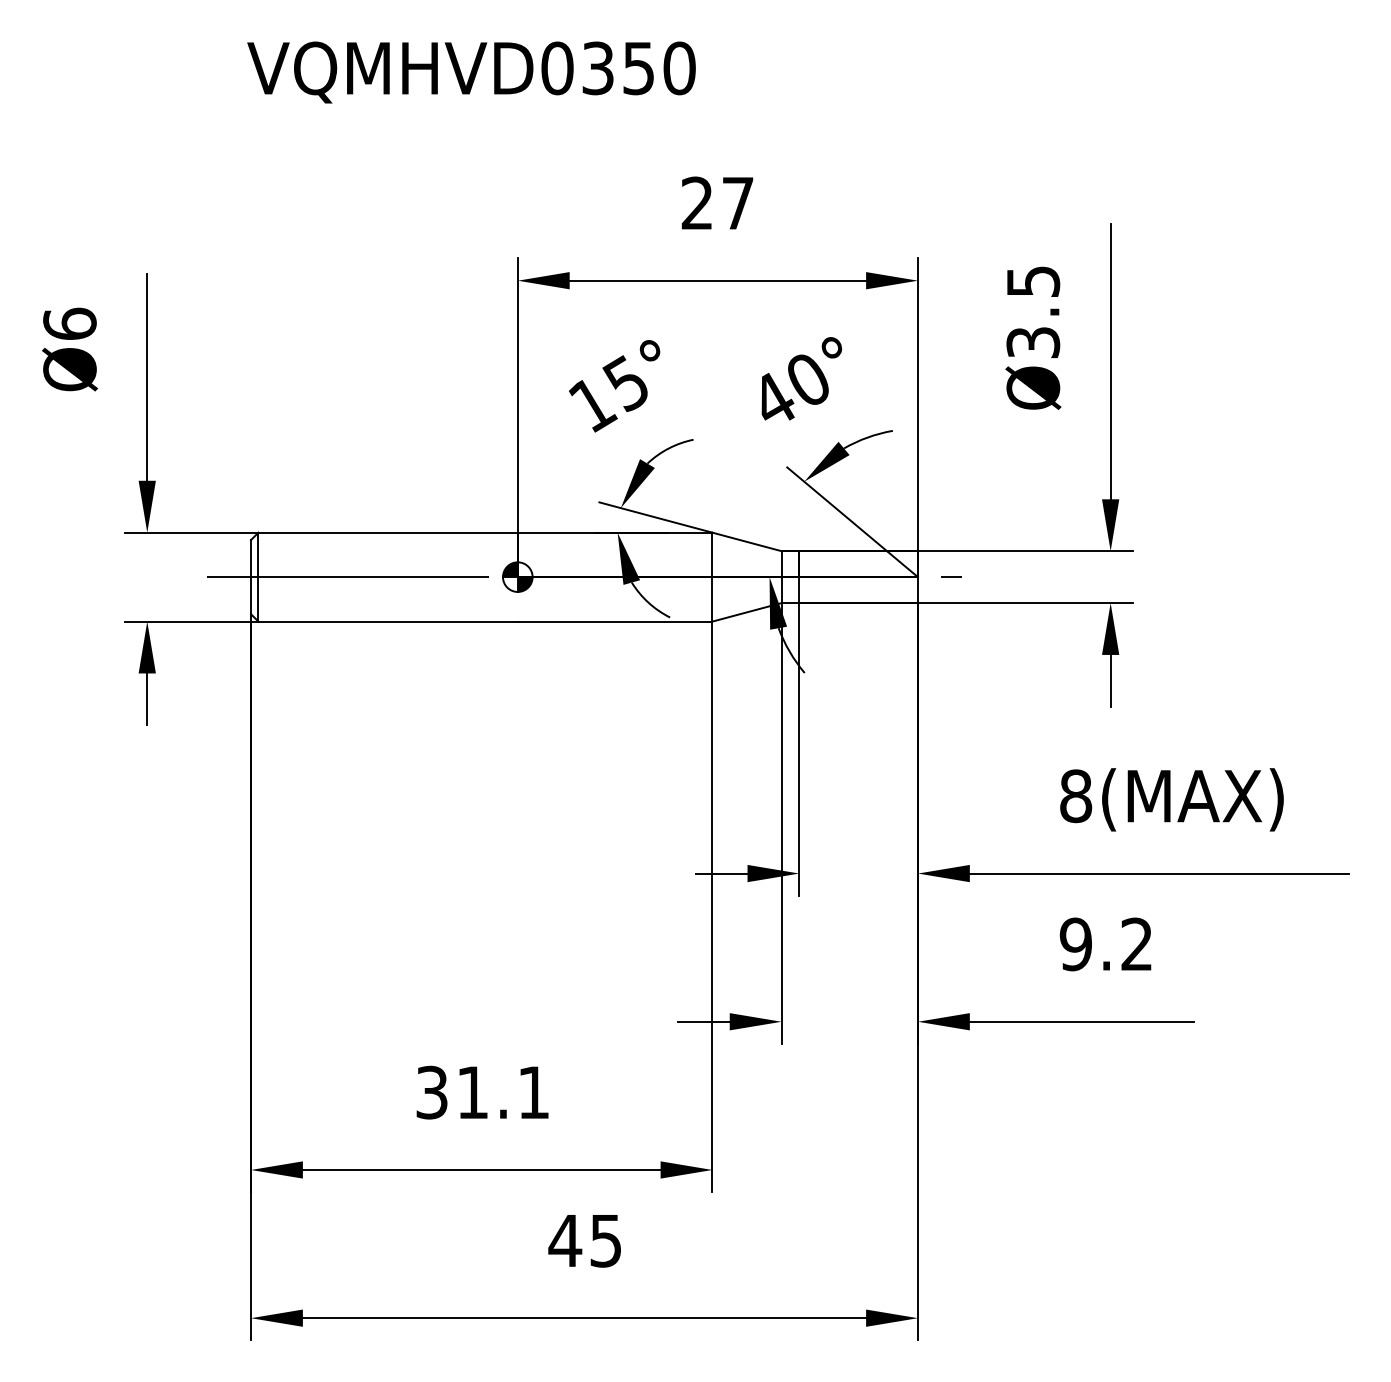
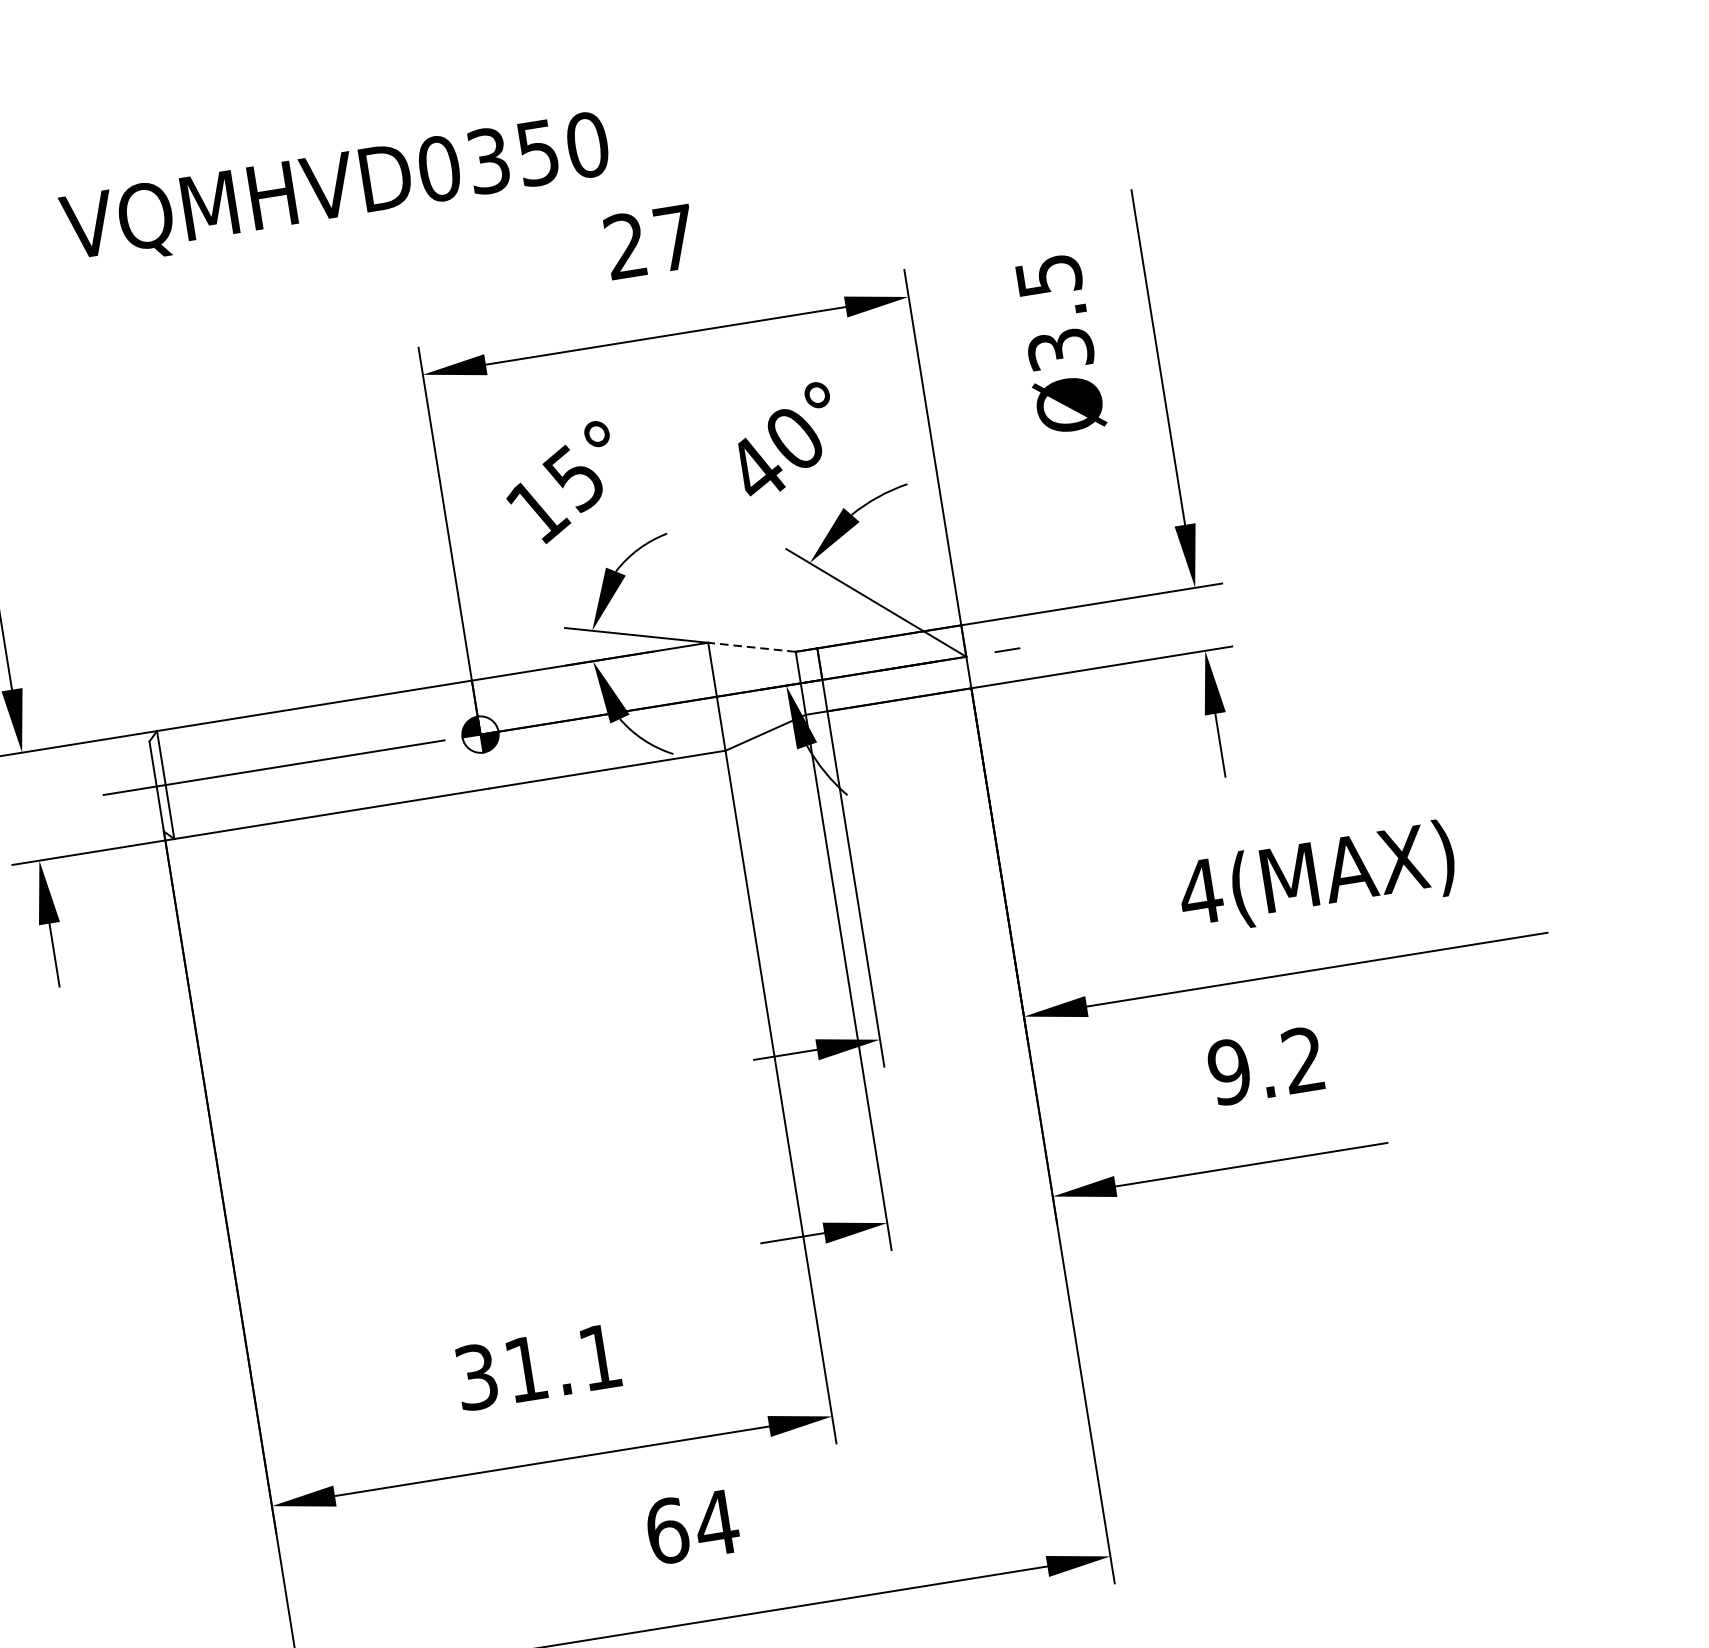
text: (471, 72) -> (335, 190), moved
line: (747, 541) -> (752, 646), solid -> dashed
text: (1075, 796) -> (1200, 892), 8(MAX) -> 4(MAX)
text: (585, 1240) -> (691, 1526), 45 -> 64

